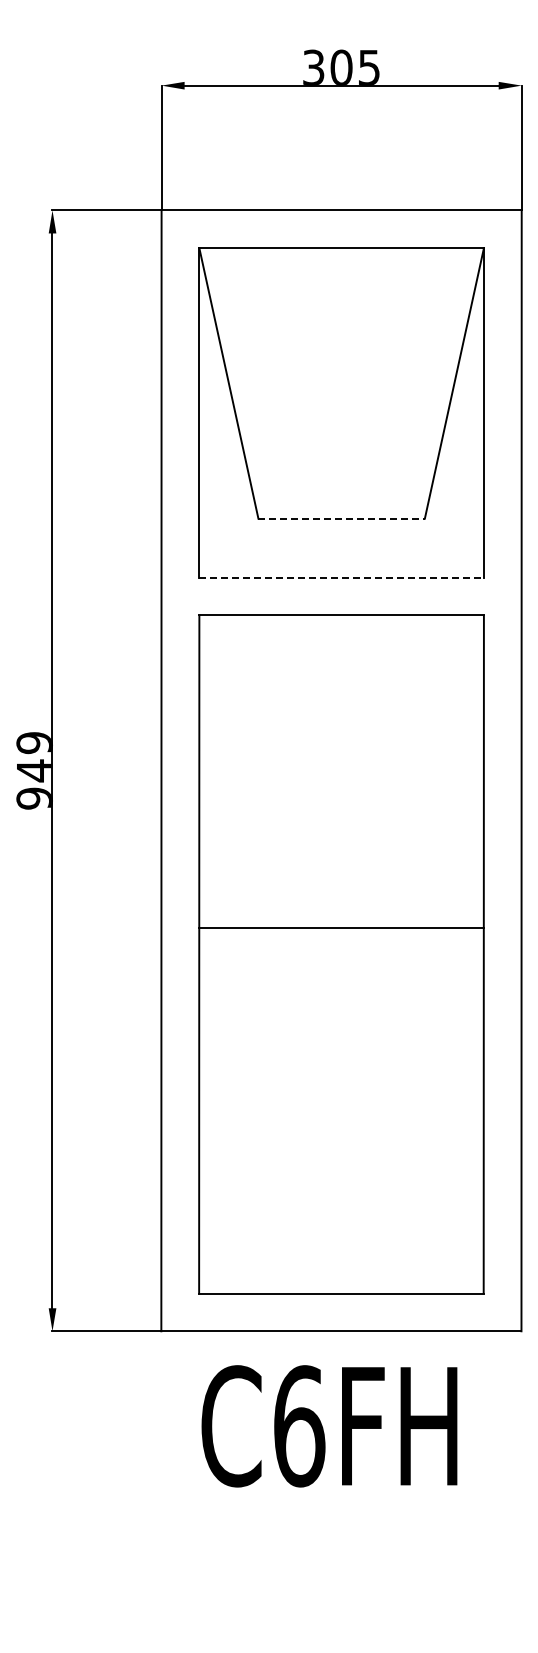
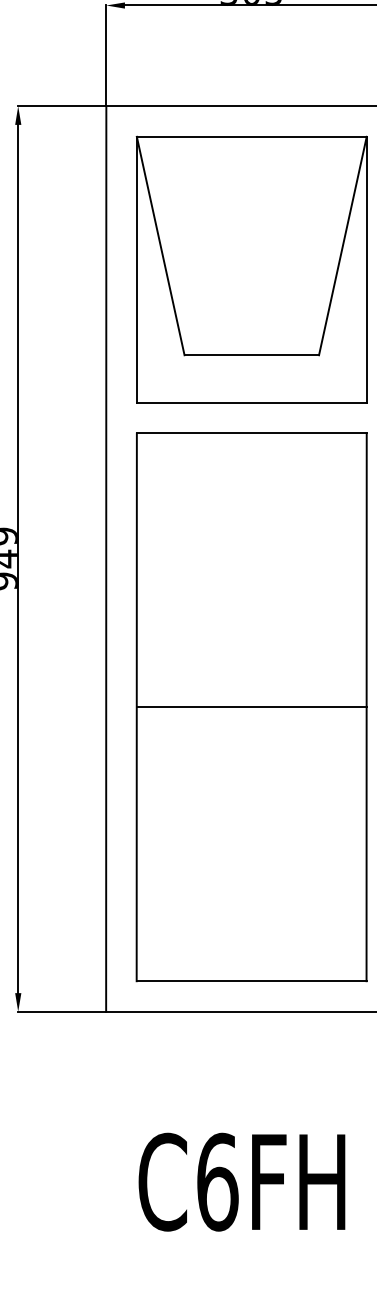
line: (342, 518) -> (252, 355), dashed -> solid
line: (342, 577) -> (252, 402), dashed -> solid
line: (341, 928) -> (251, 706), moved
text: (329, 1426) -> (241, 1182), moved

